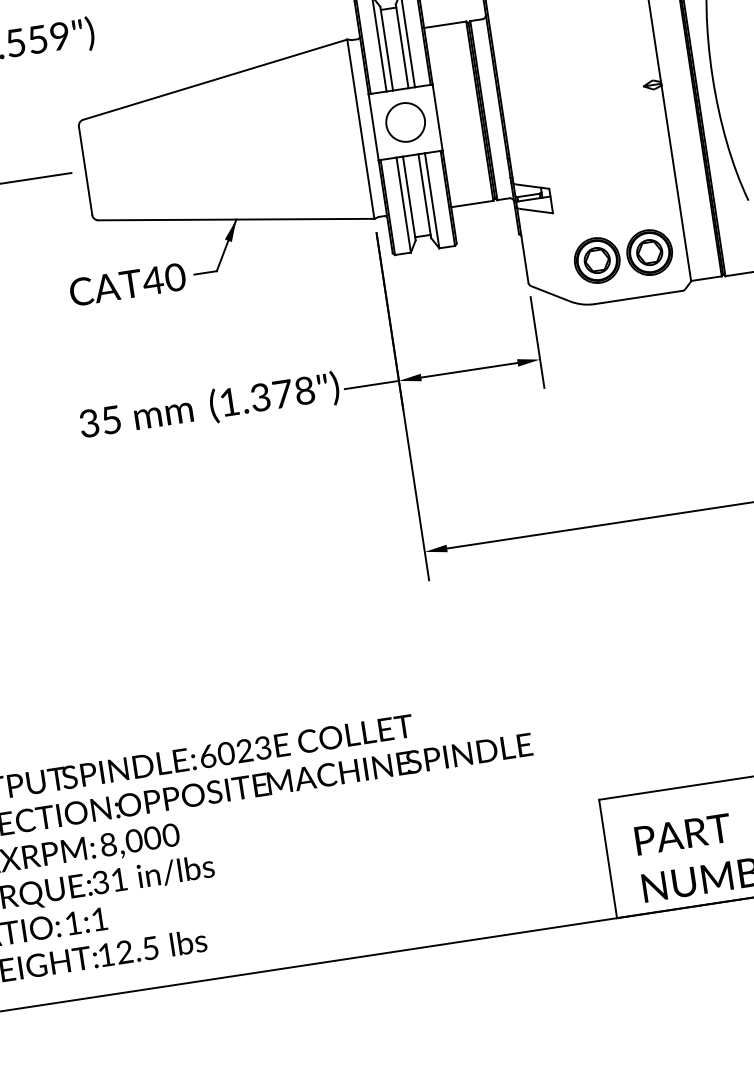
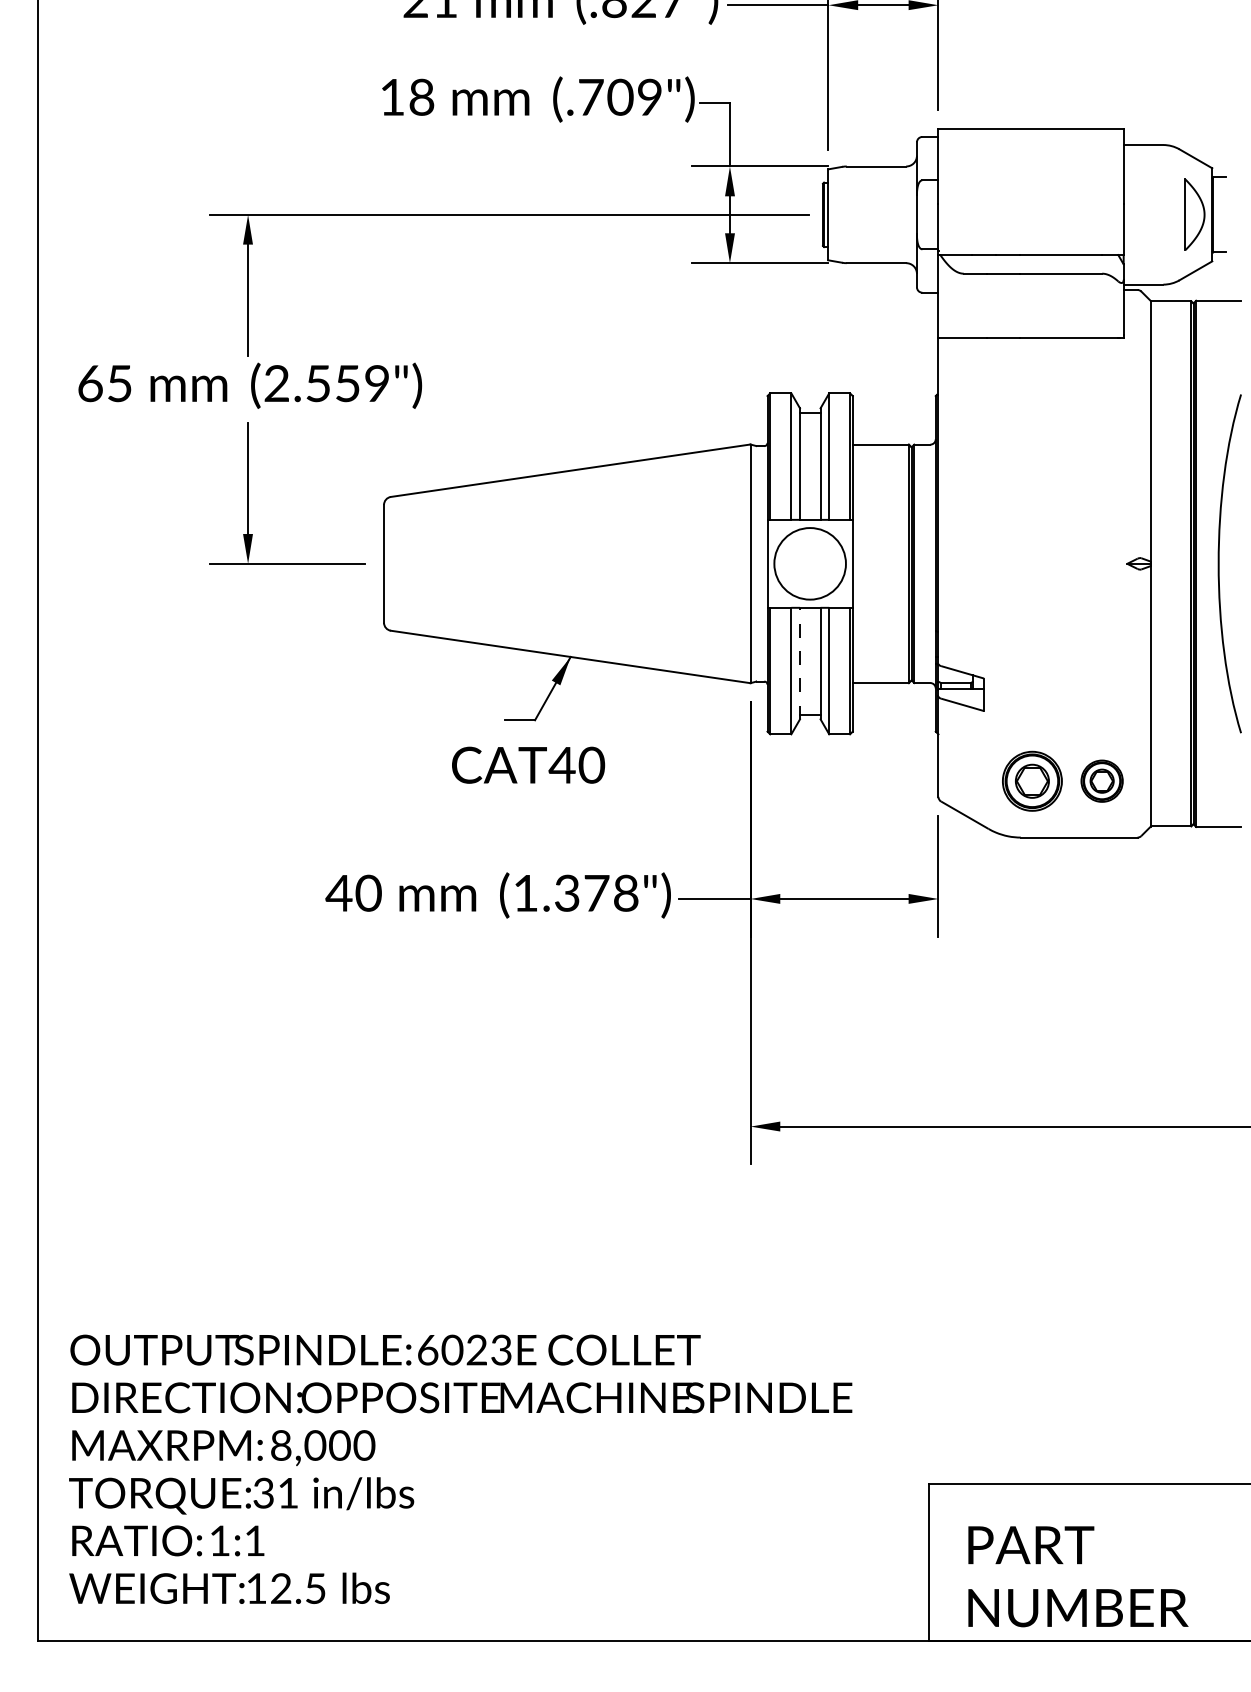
circle: (405, 122) -> (809, 563), size x1.4
line: (409, 198) -> (800, 663), solid -> dashed
part: (649, 252) -> (1101, 780), size x0.7
text: (127, 284) -> (528, 764), moved
text: (100, 421) -> (353, 892), 35 -> 40

